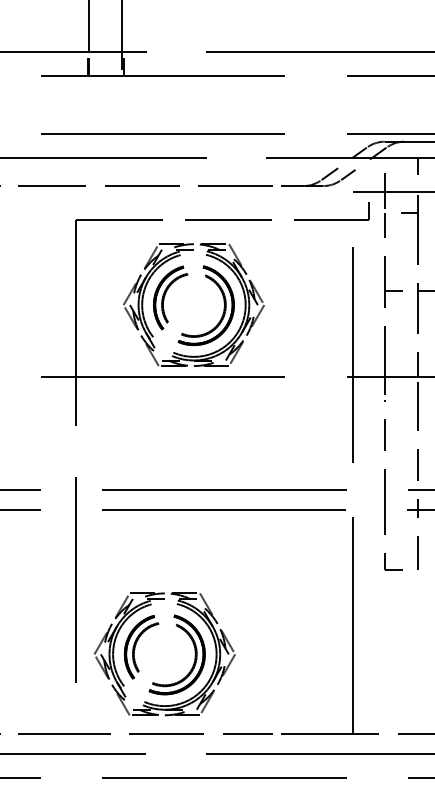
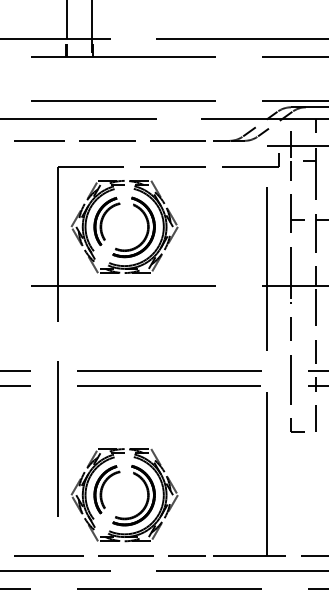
part: (177, 280) -> (112, 208), moved

